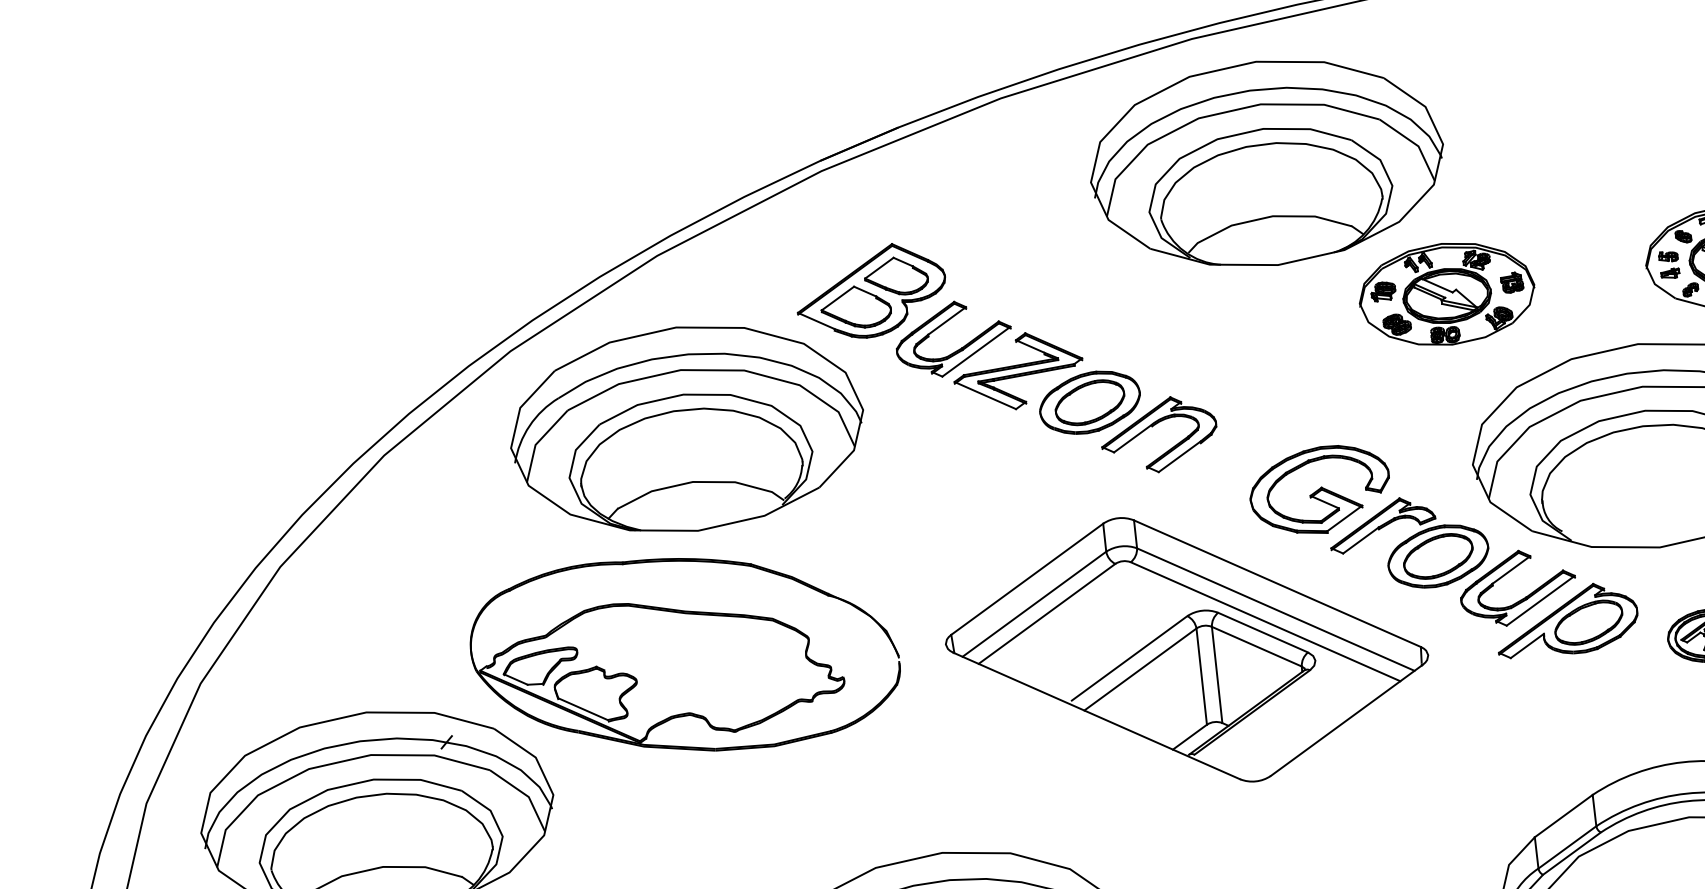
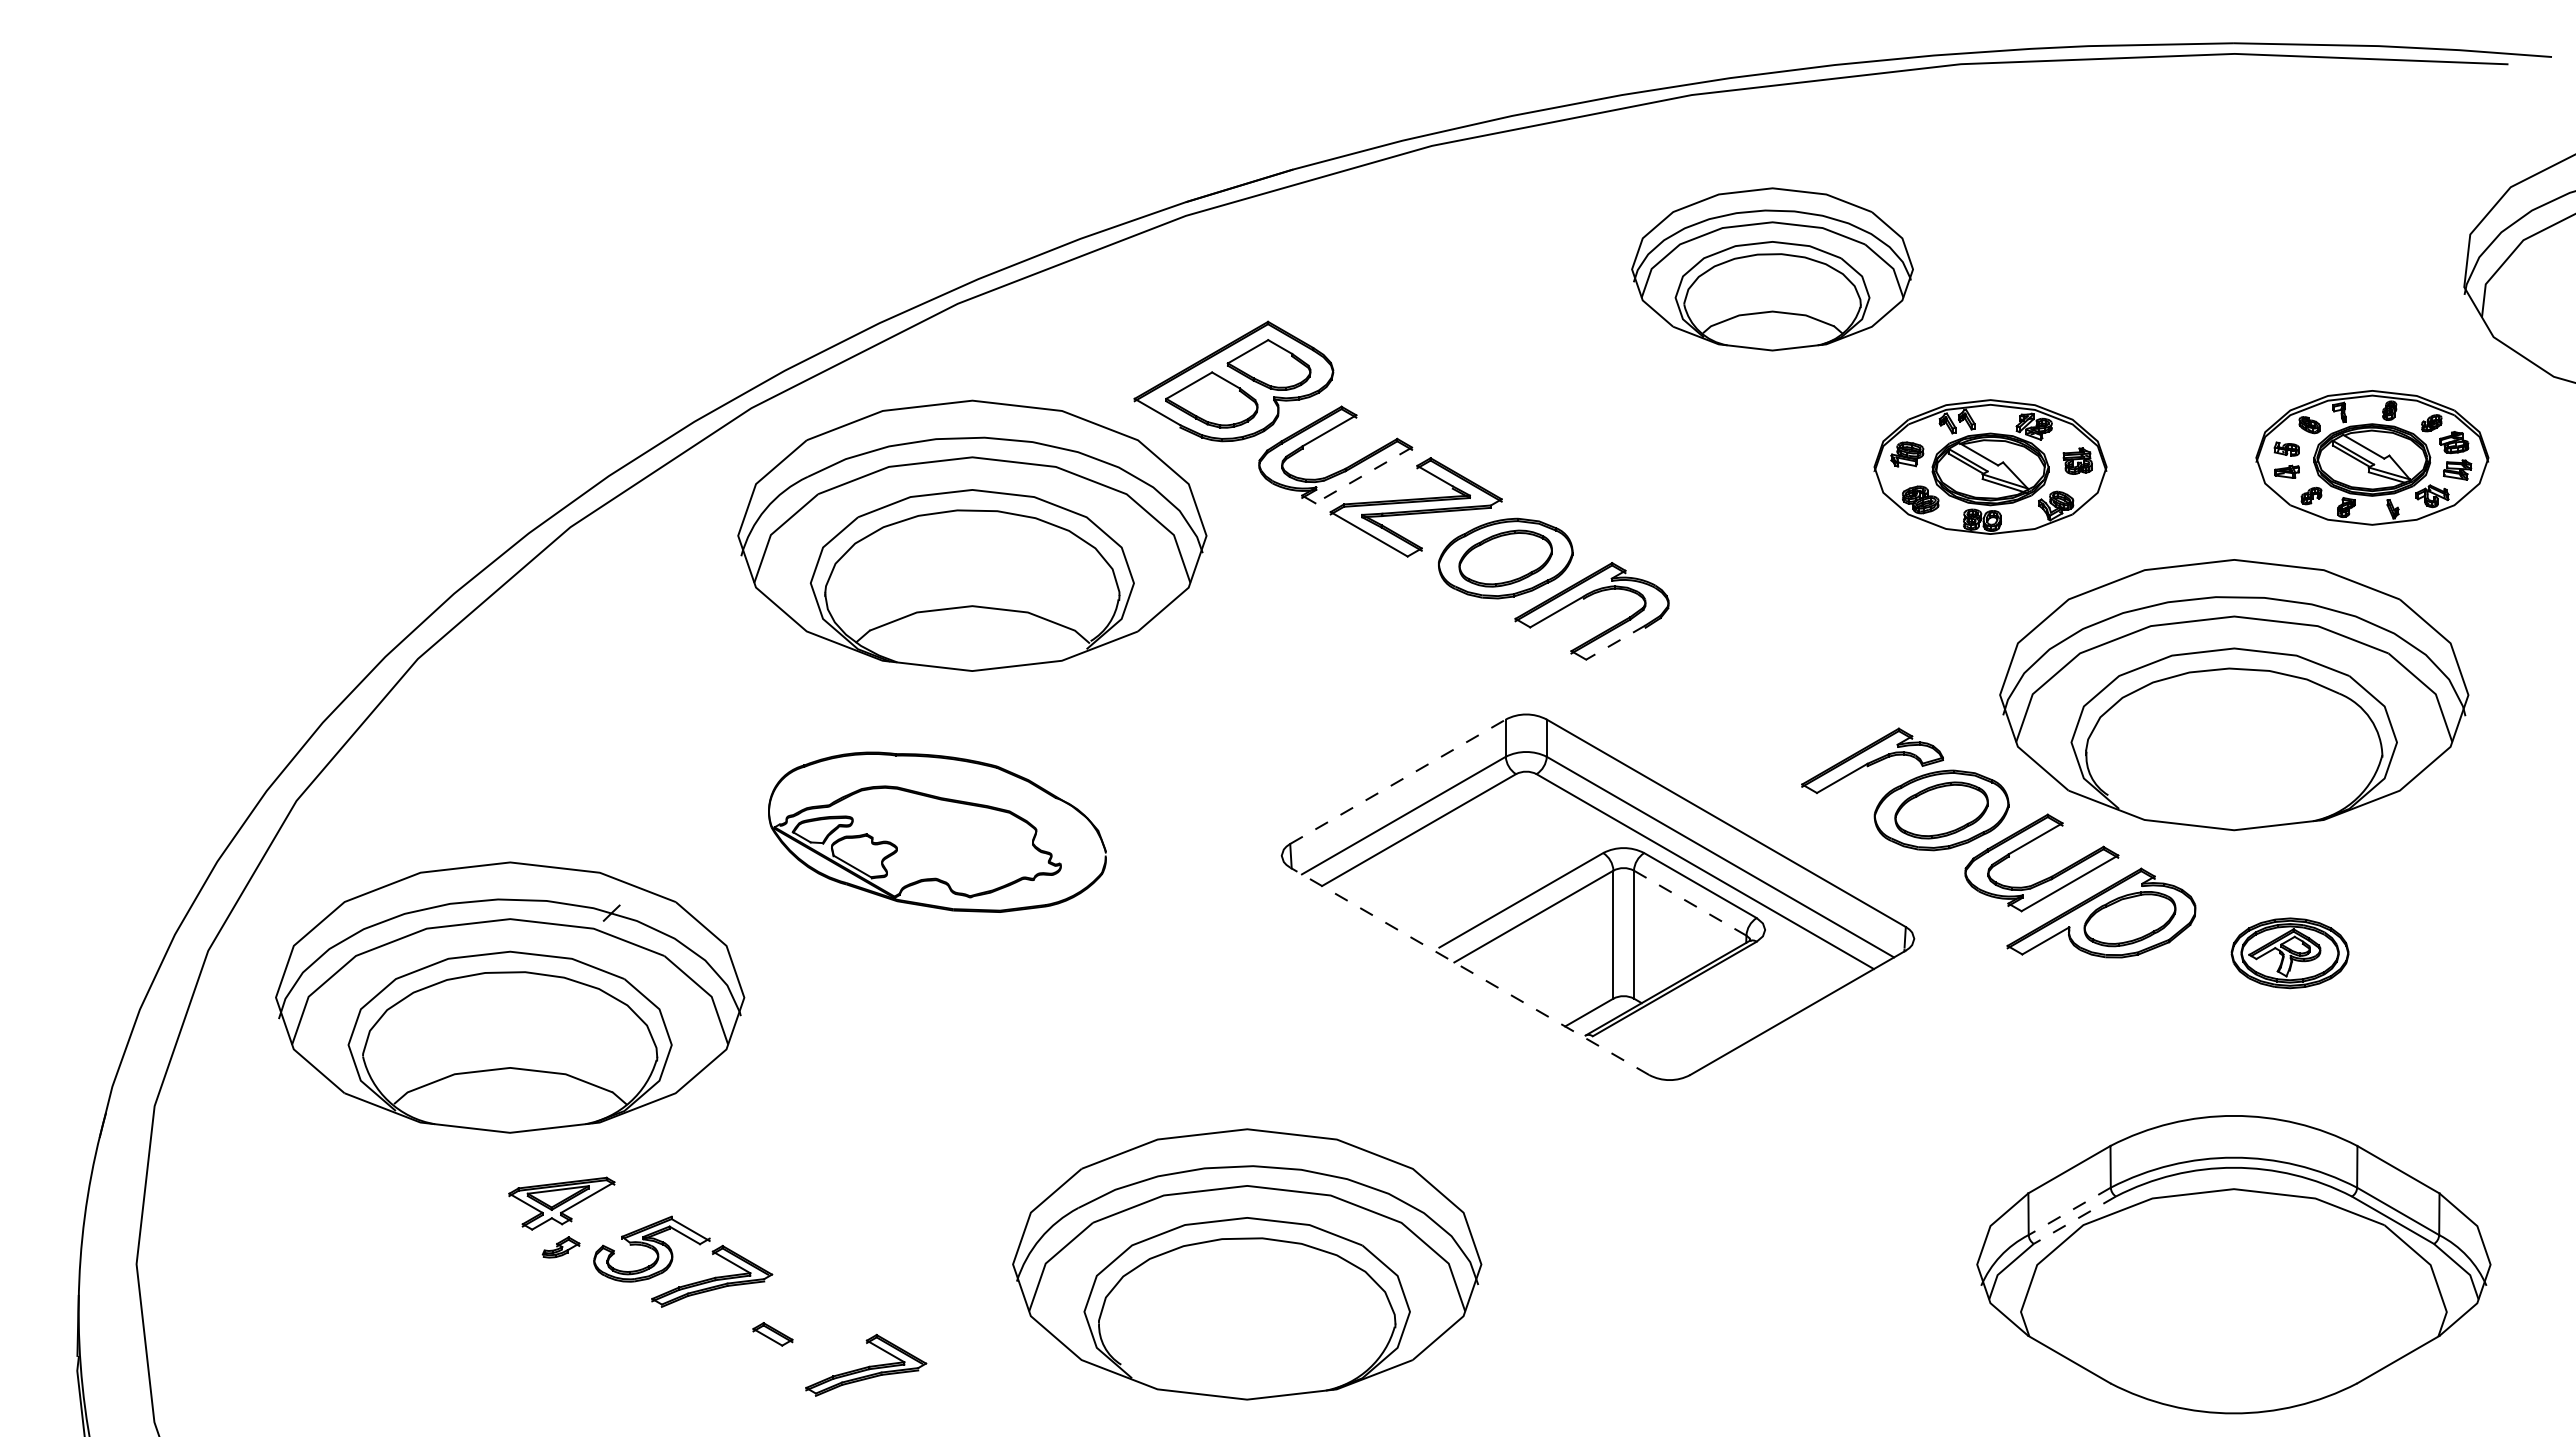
part: (1266, 163) -> (1772, 269), size x0.6
line: (976, 351) -> (1363, 475), solid -> dashed
line: (1179, 456) -> (1615, 642), solid -> dashed
part: (1319, 490) -> (1795, 706), removed
line: (1027, 579) -> (1398, 781), solid -> dashed
line: (1257, 646) -> (1690, 903), solid -> dashed
part: (685, 655) -> (937, 832), size x0.6
line: (1096, 716) -> (1469, 971), solid -> dashed
line: (1567, 847) -> (2069, 1211), solid -> dashed
line: (1571, 853) -> (2074, 1220), solid -> dashed

